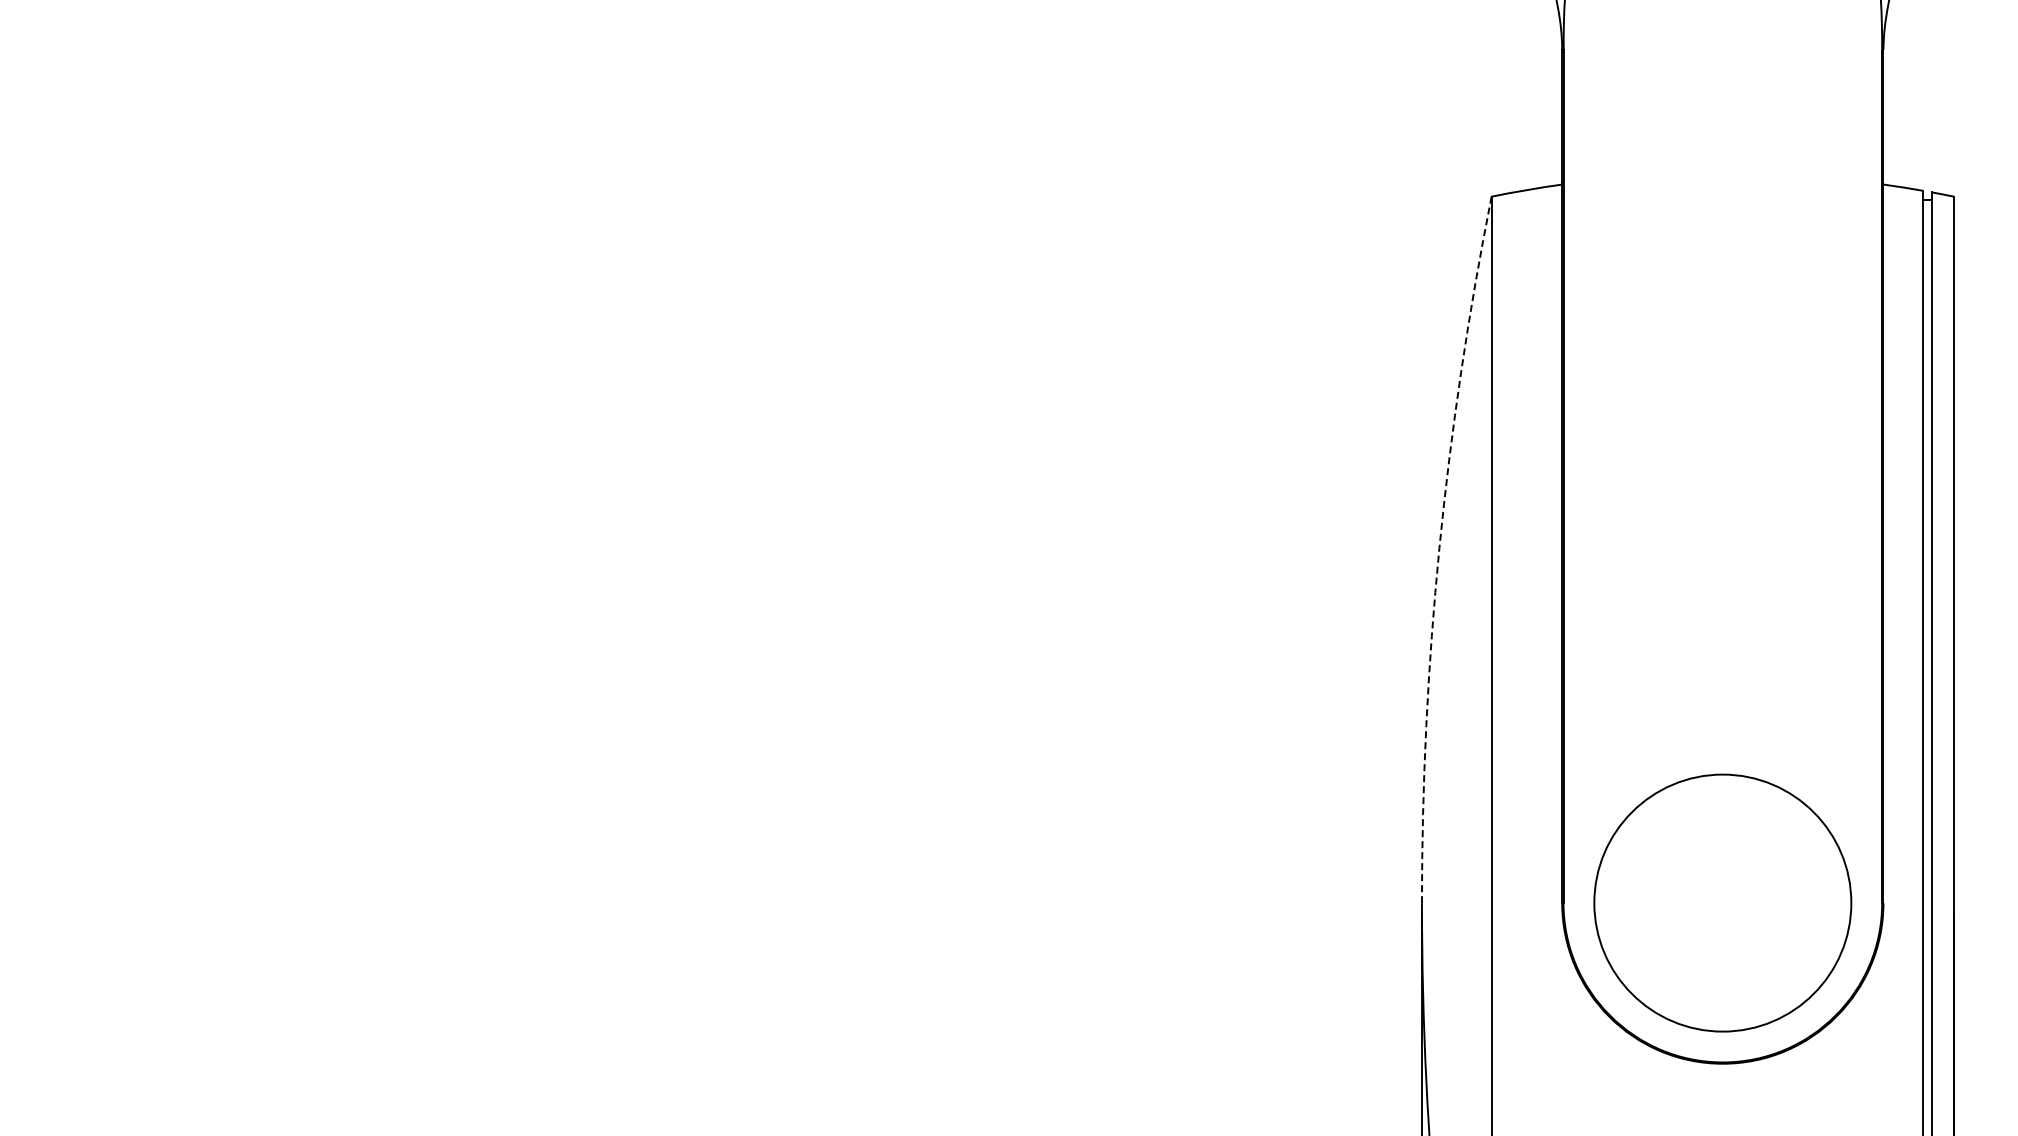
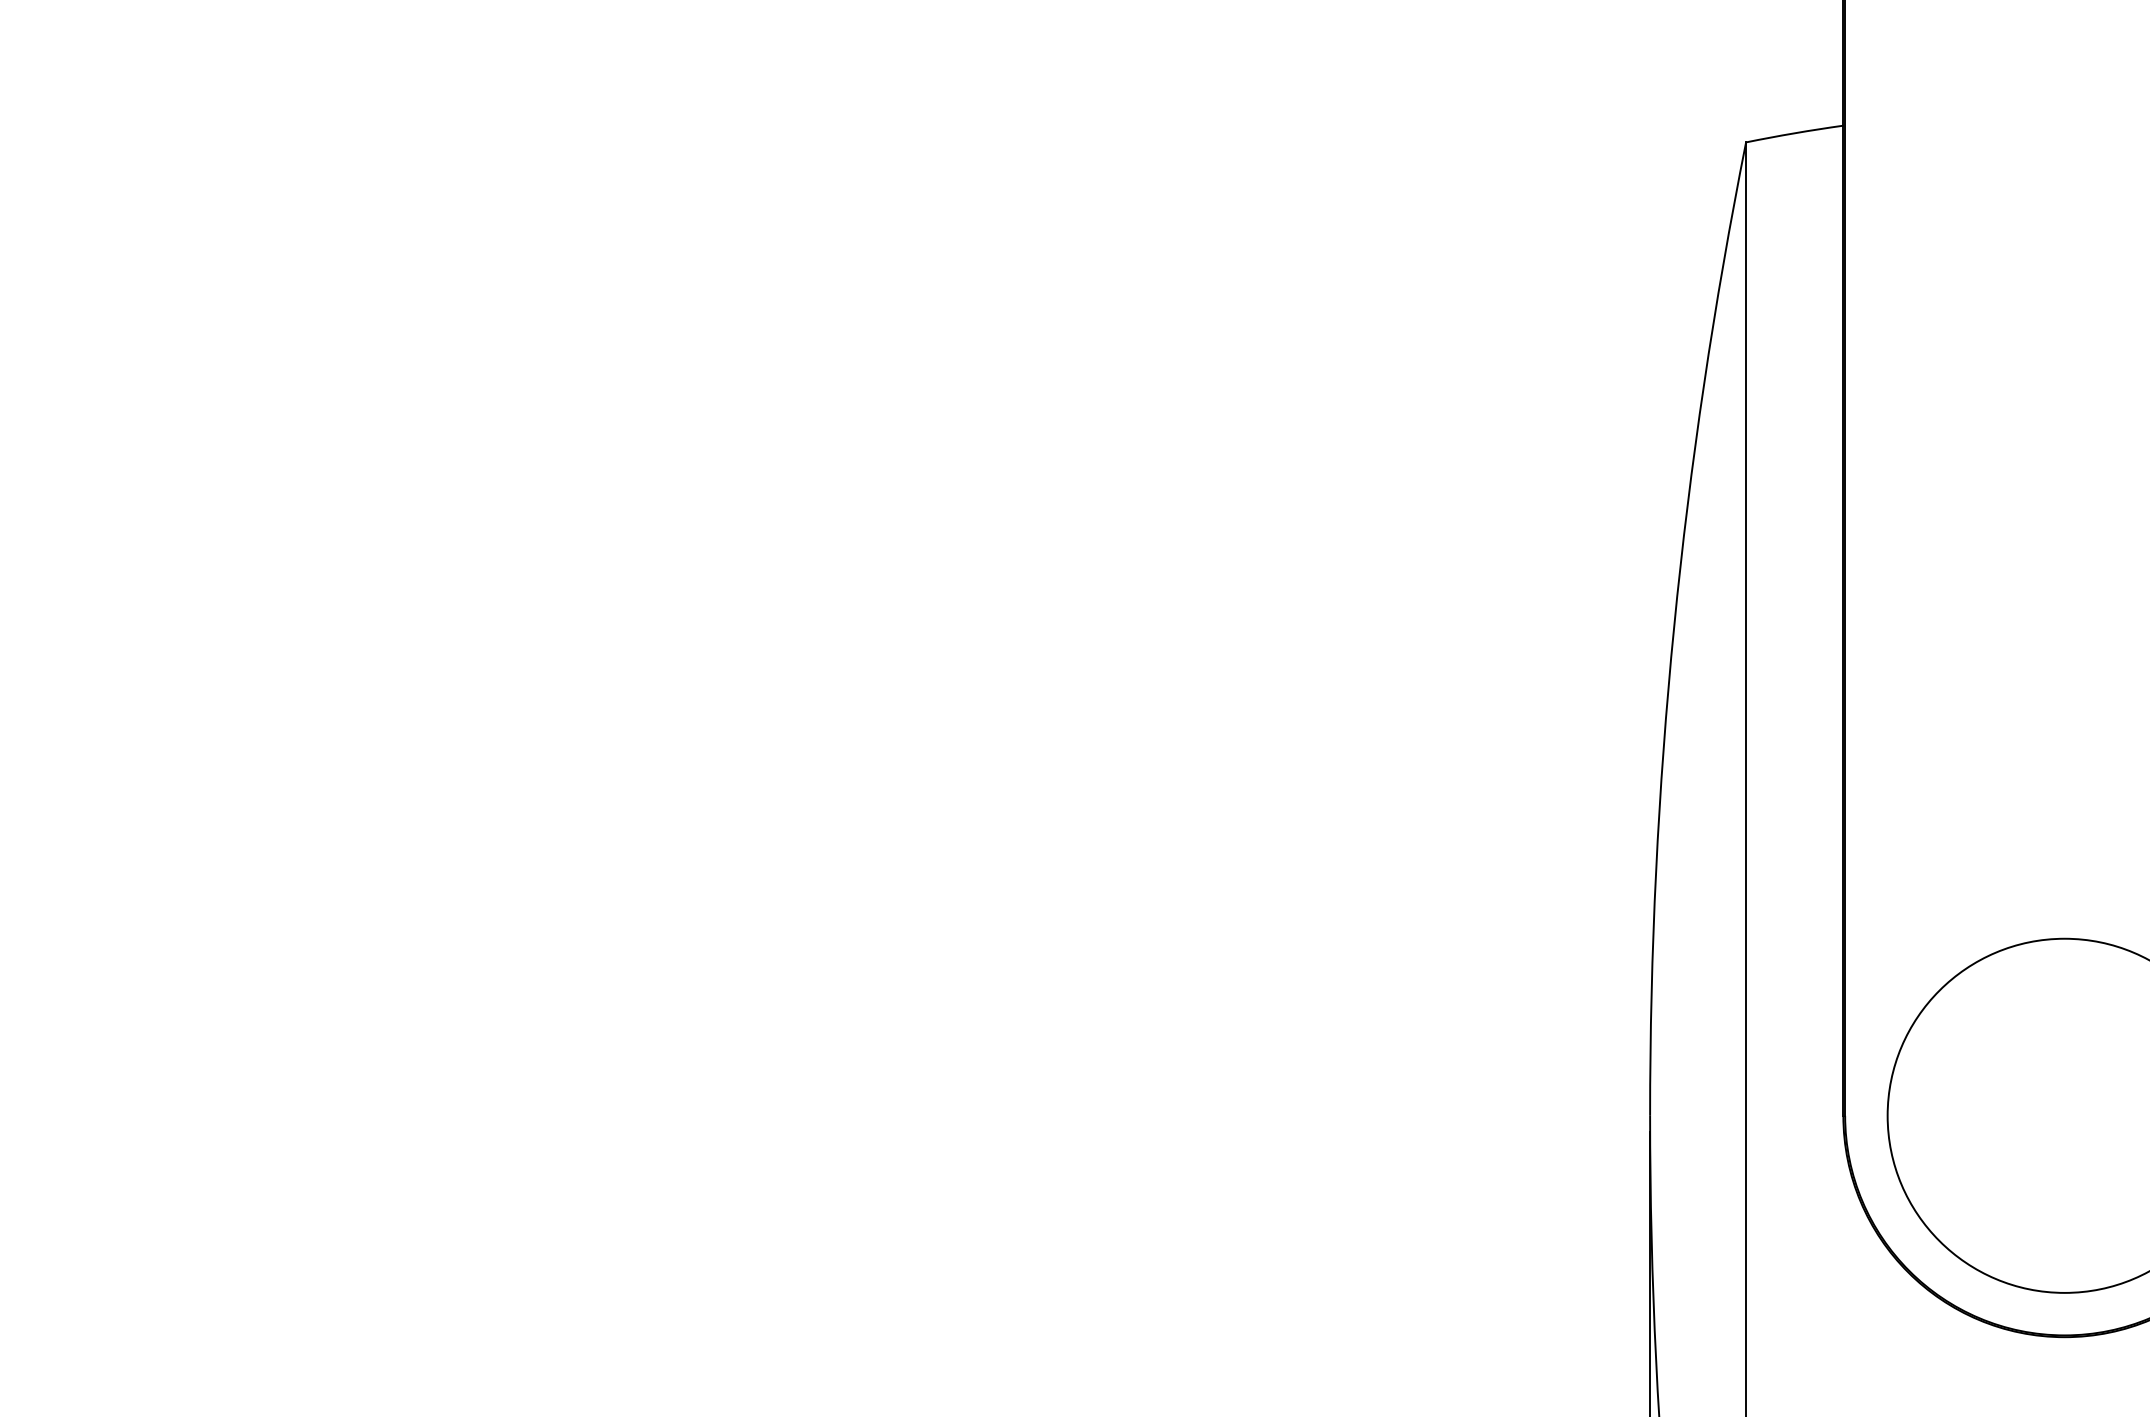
arc: (1439, 548) -> (1674, 627), dashed -> solid

